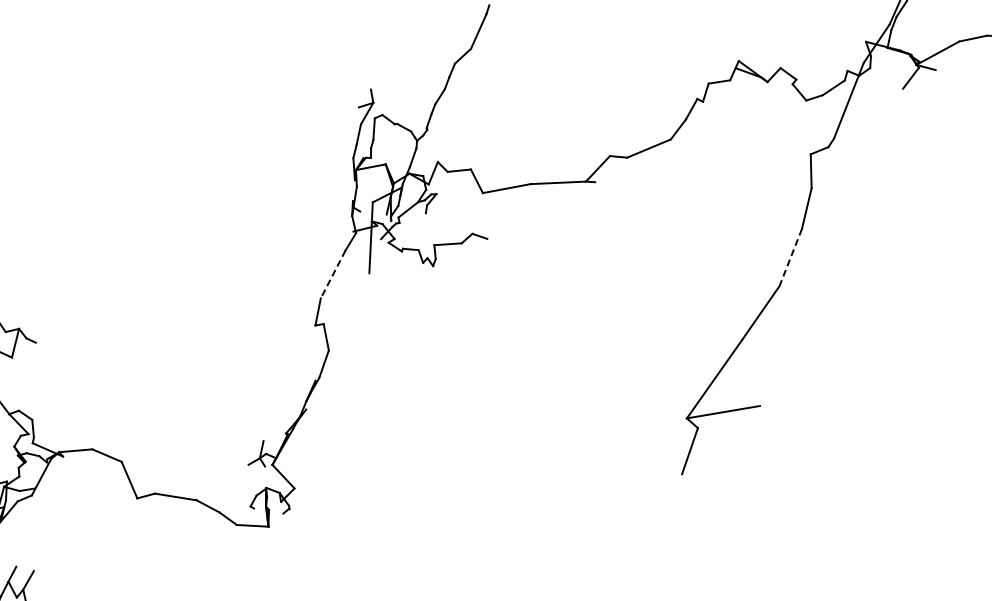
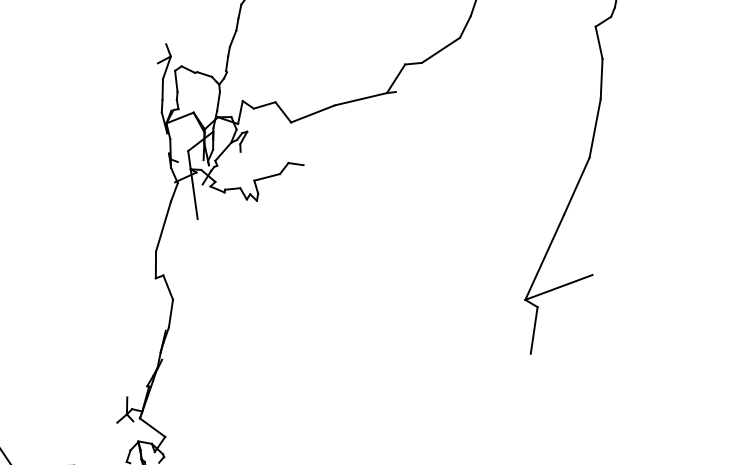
line: (790, 257) -> (594, 128), dashed -> solid
line: (333, 274) -> (163, 226), dashed -> solid

